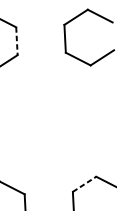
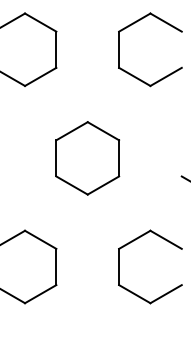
line: (17, 41) -> (56, 50), dashed -> solid
part: (45, 123) -> (87, 158), added
line: (85, 184) -> (135, 239), dashed -> solid

